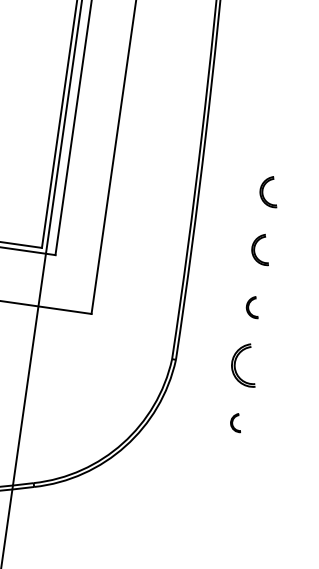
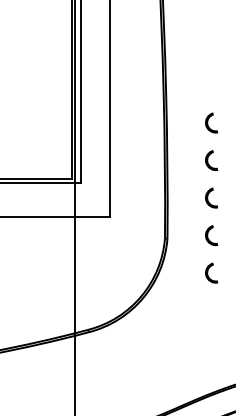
part: (252, 306) -> (211, 197), size x1.43
part: (244, 364) -> (211, 235), size x0.71
part: (236, 421) -> (211, 272), size x1.67

